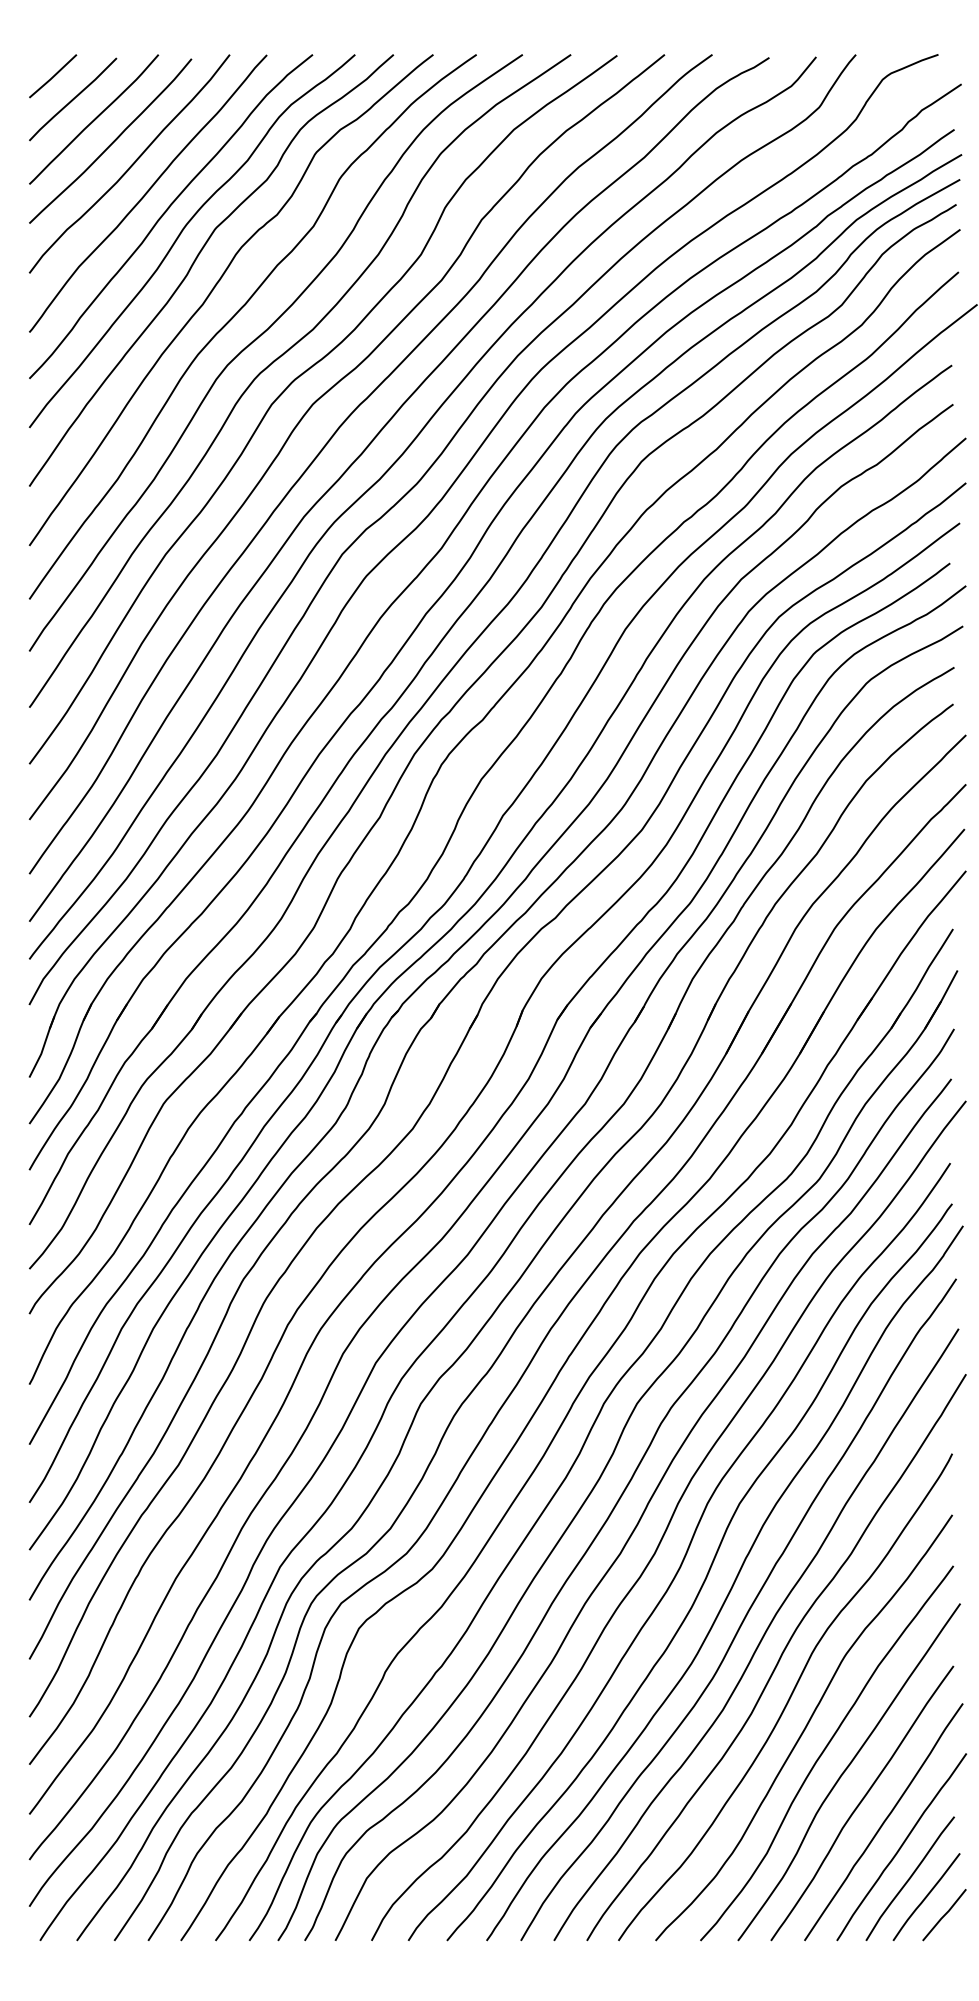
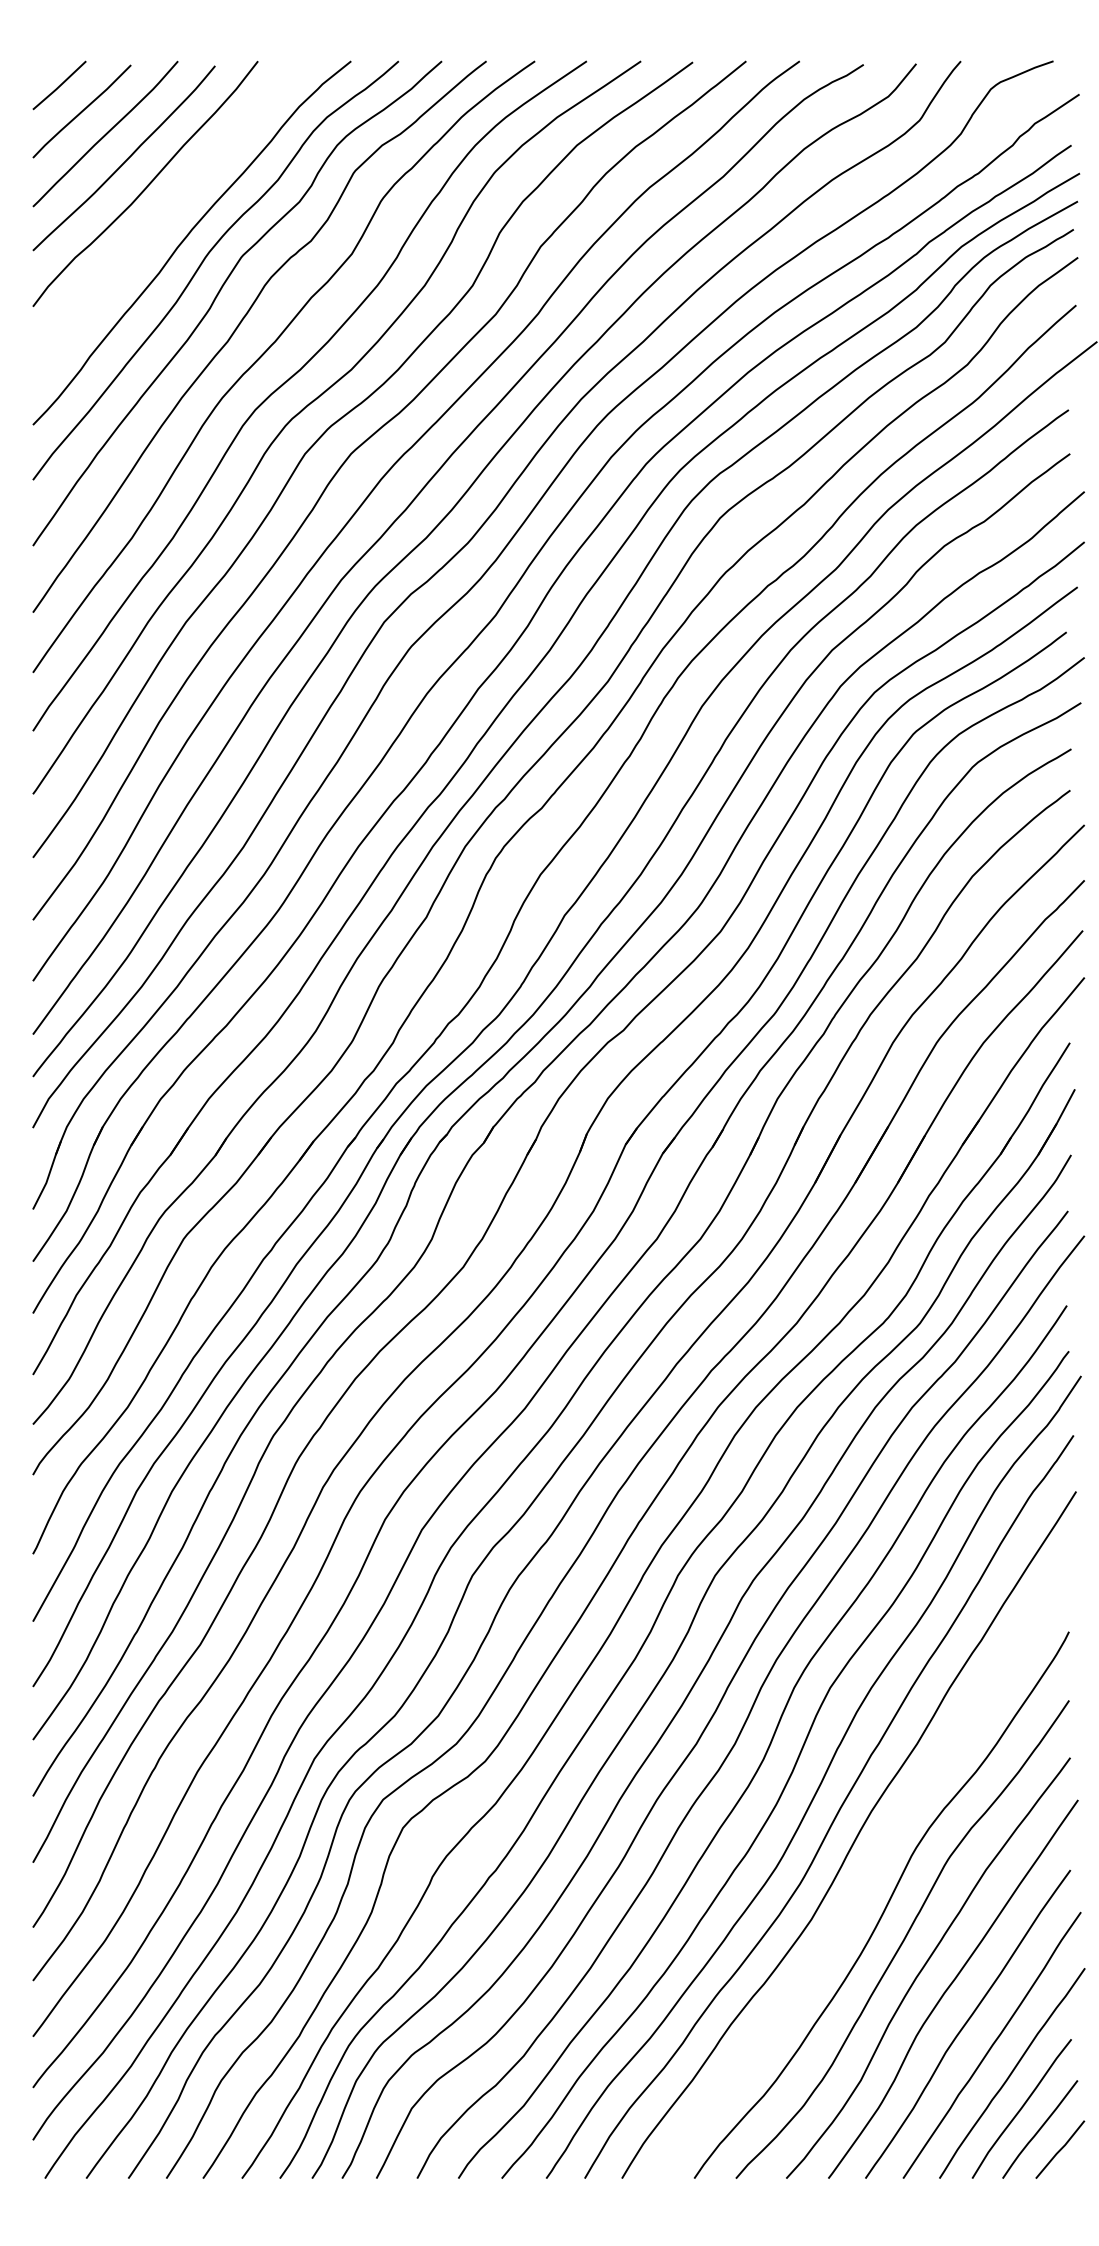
curve: (147, 192) -> (165, 216), removed
curve: (779, 1658) -> (874, 1861), removed

